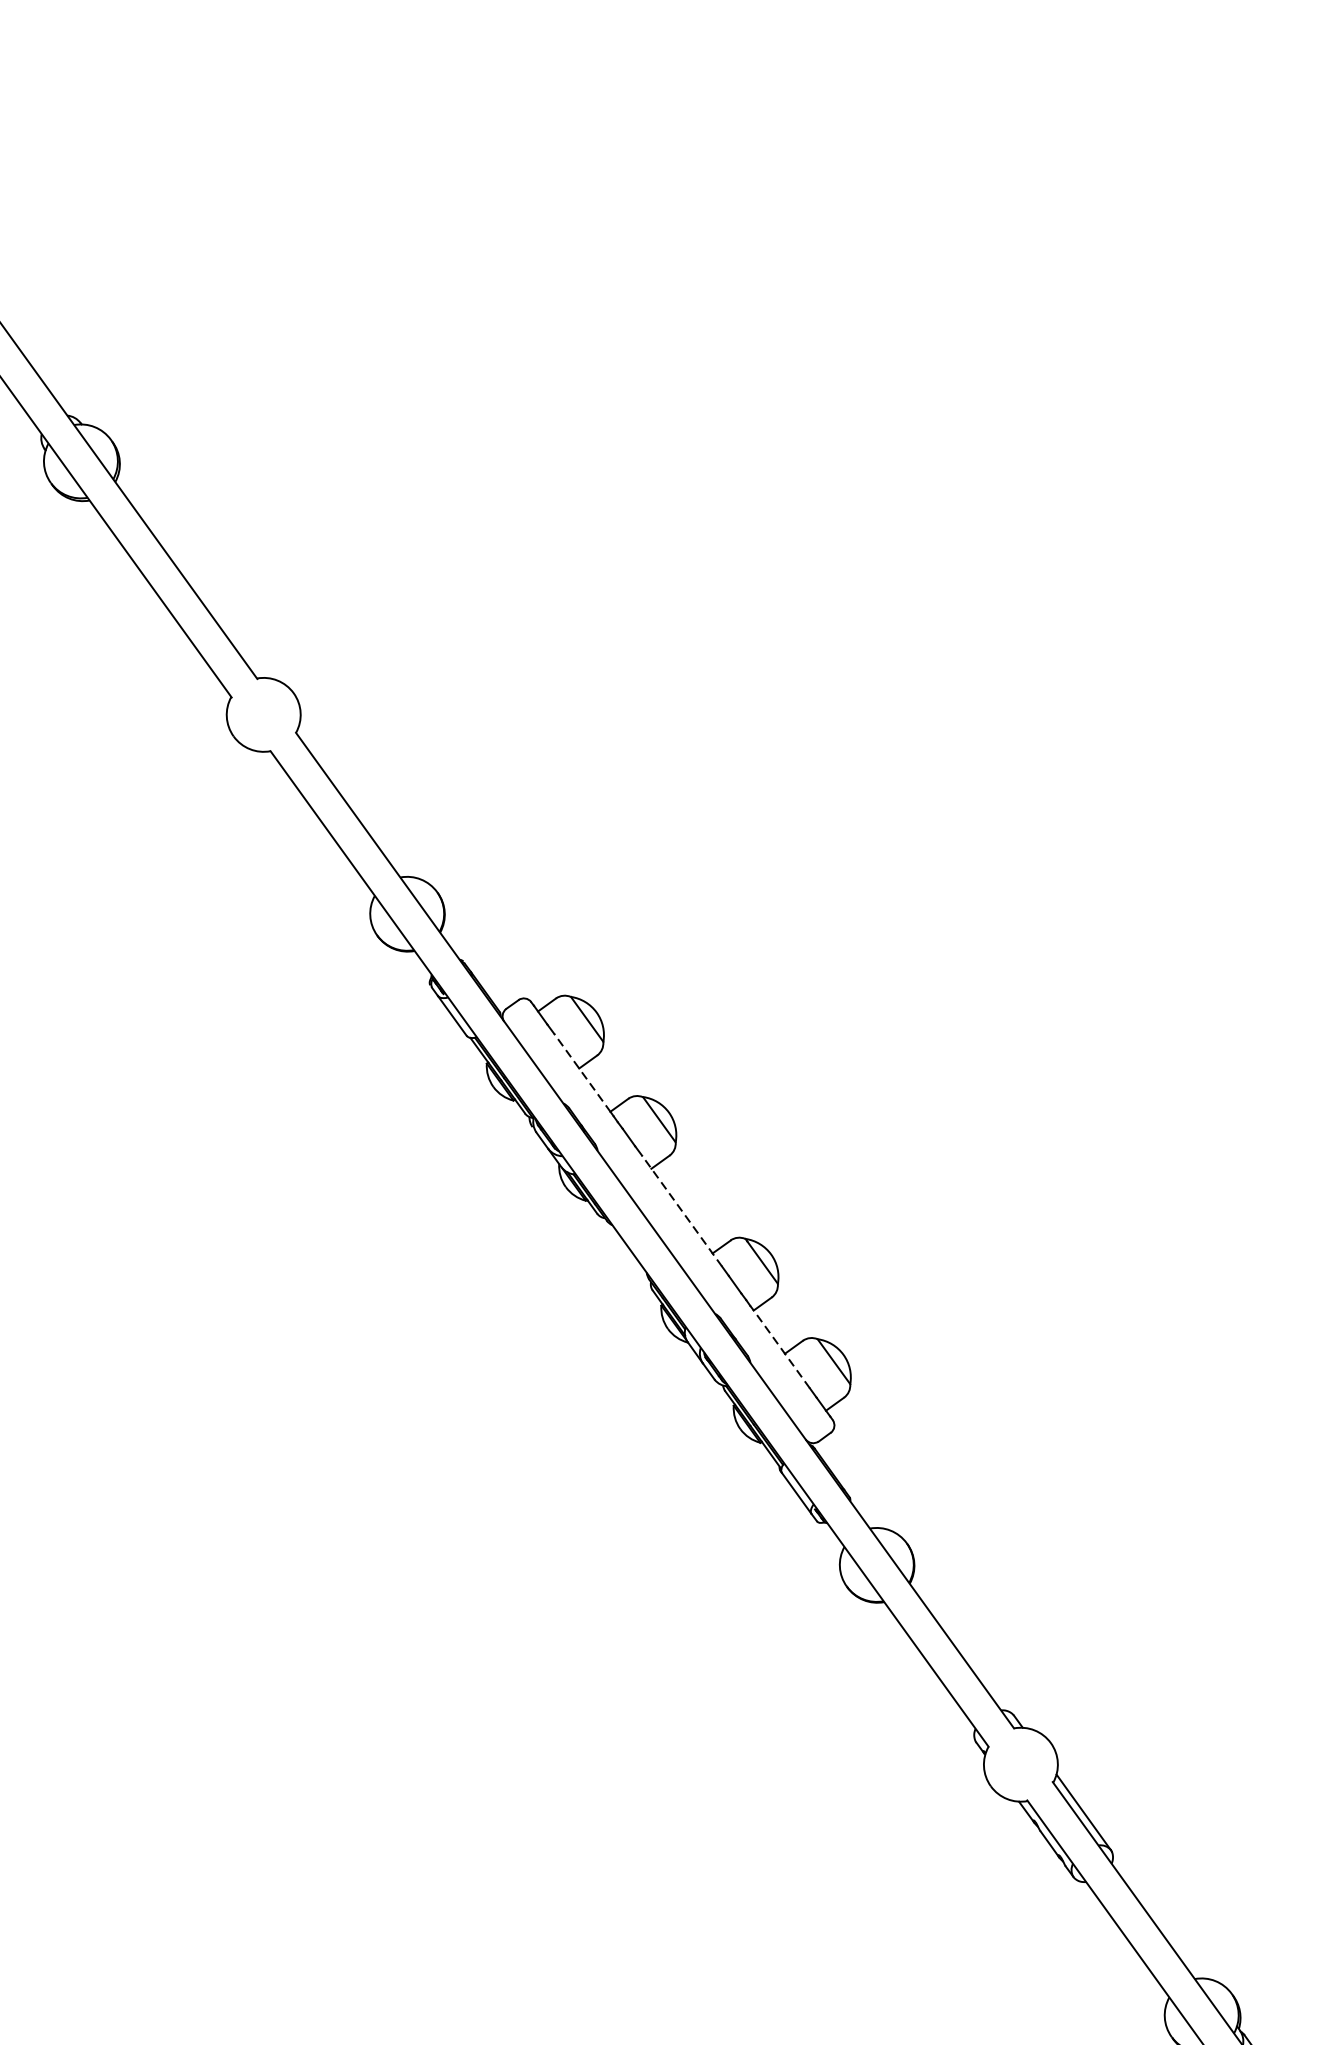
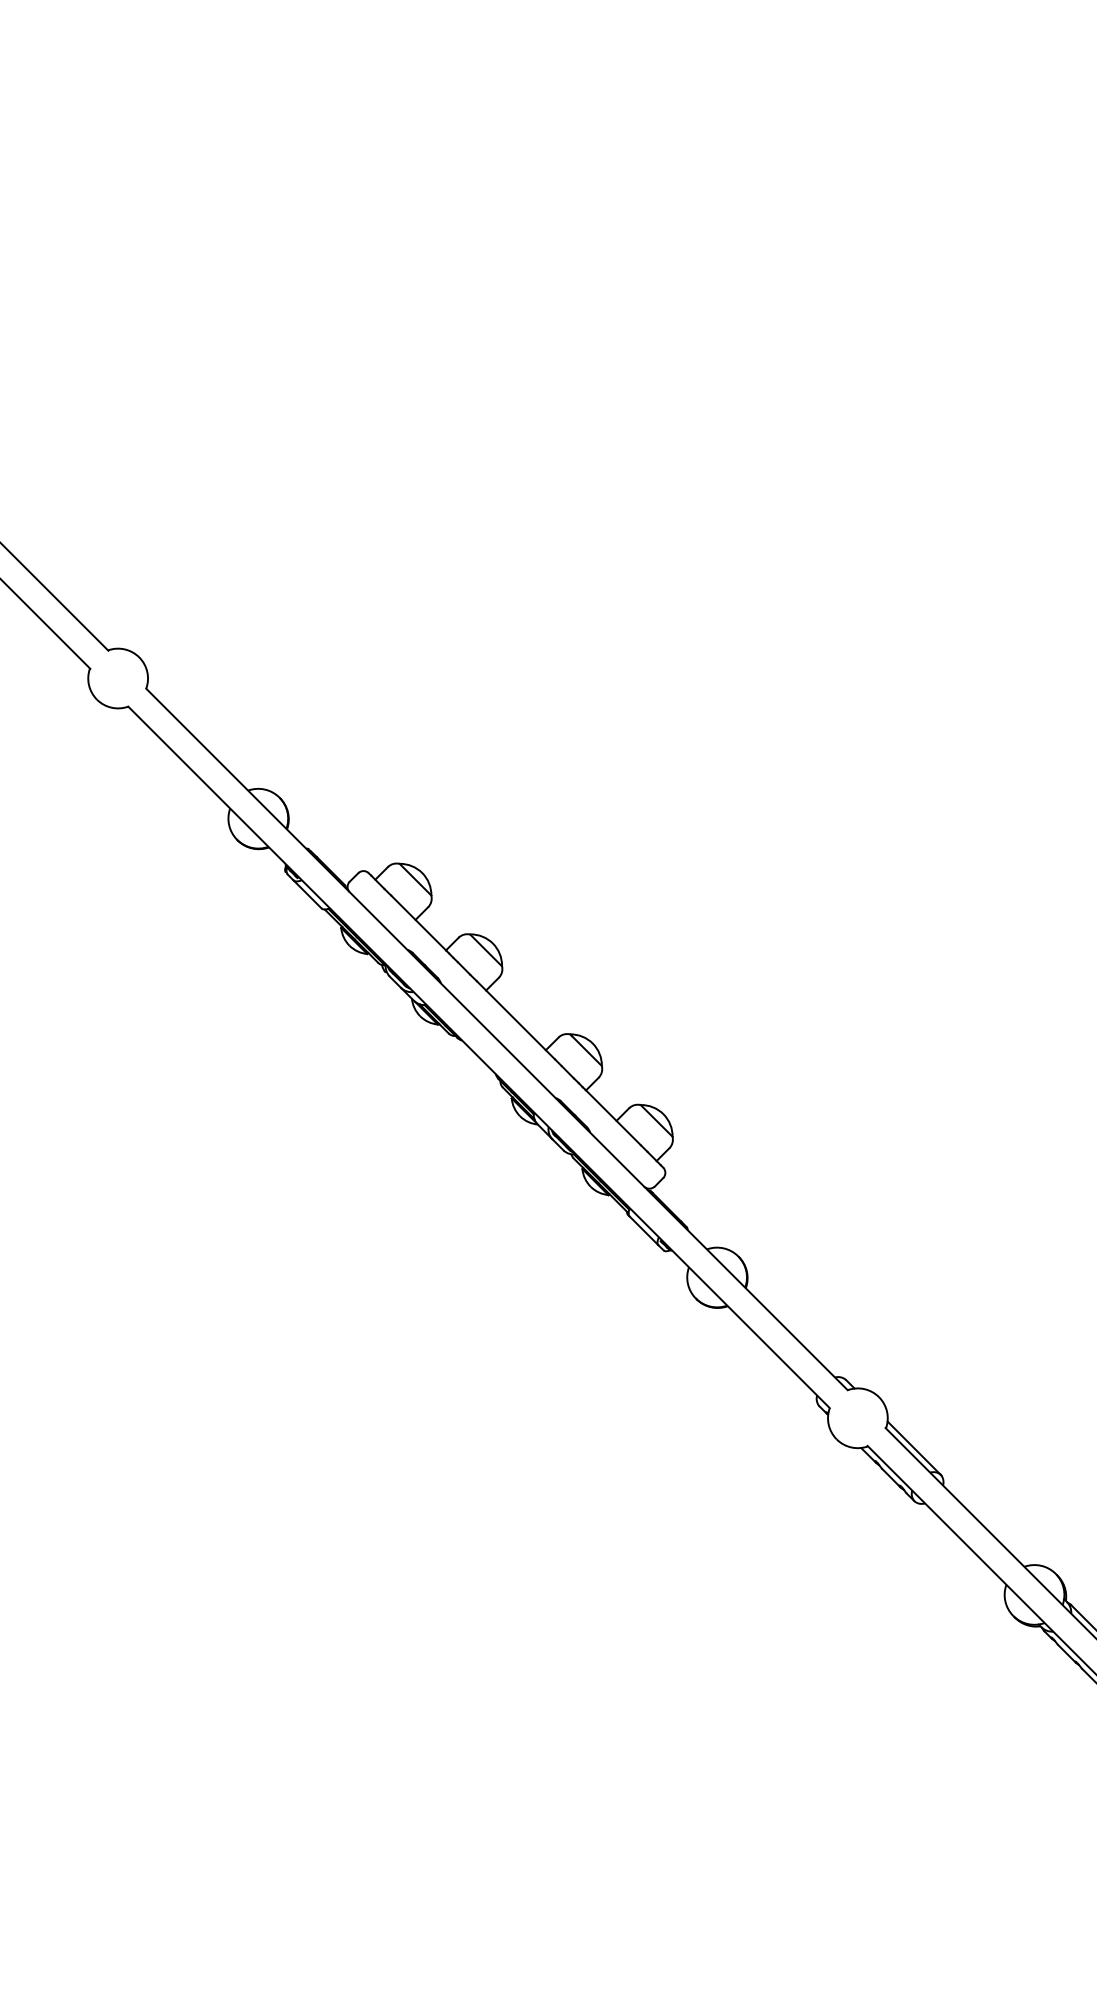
line: (582, 1072) -> (418, 922), dashed -> solid
line: (681, 1211) -> (515, 1020), dashed -> solid
line: (780, 1348) -> (612, 1117), dashed -> solid

